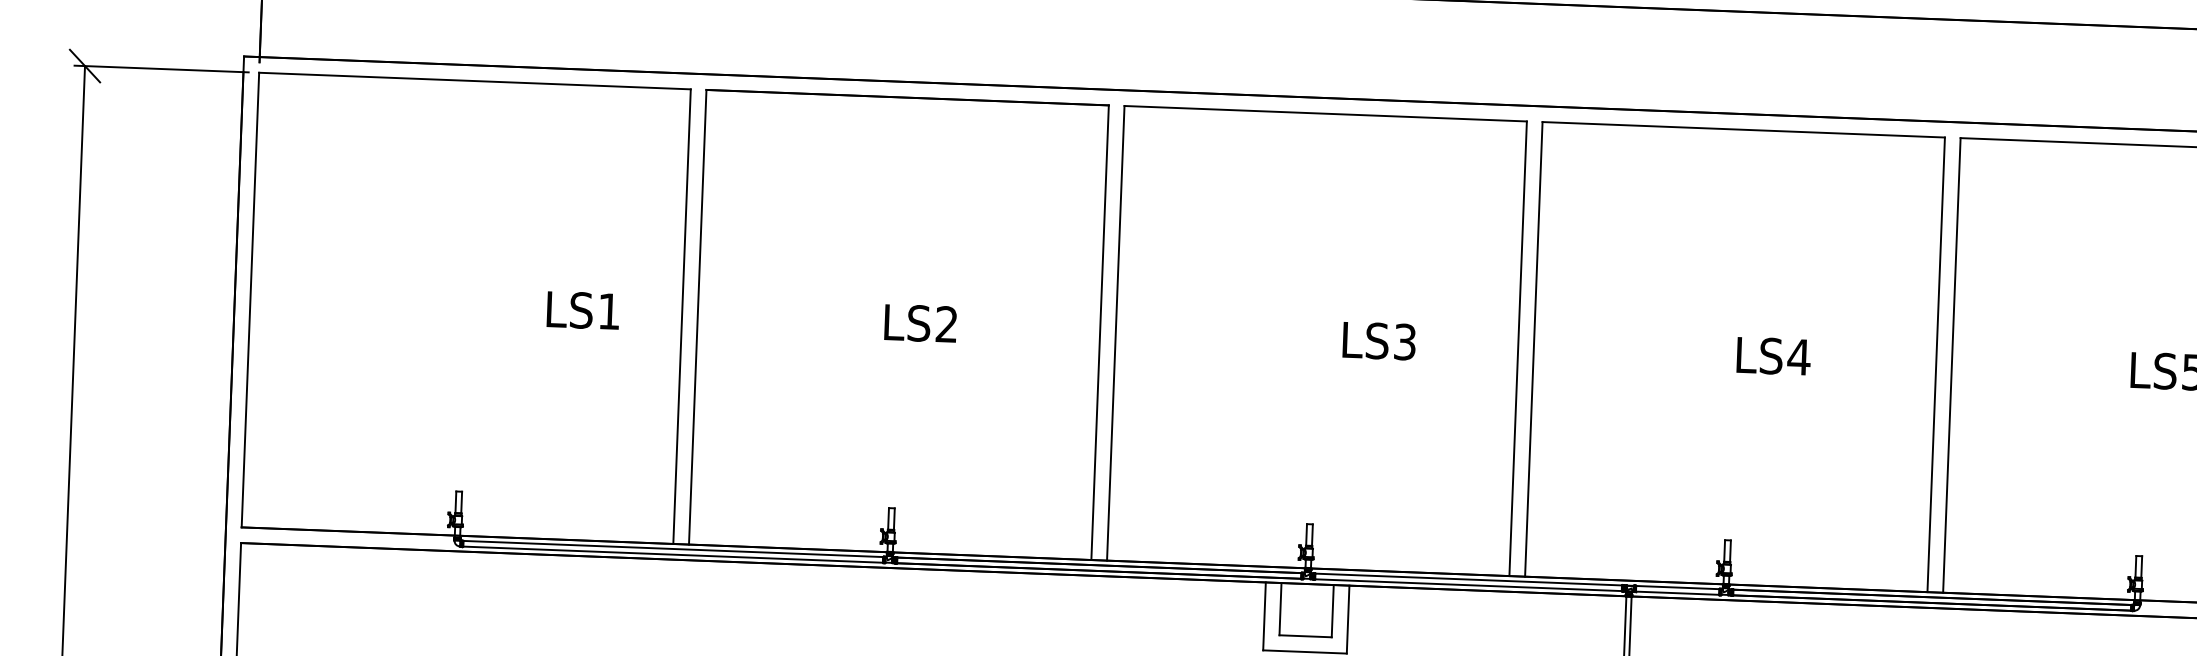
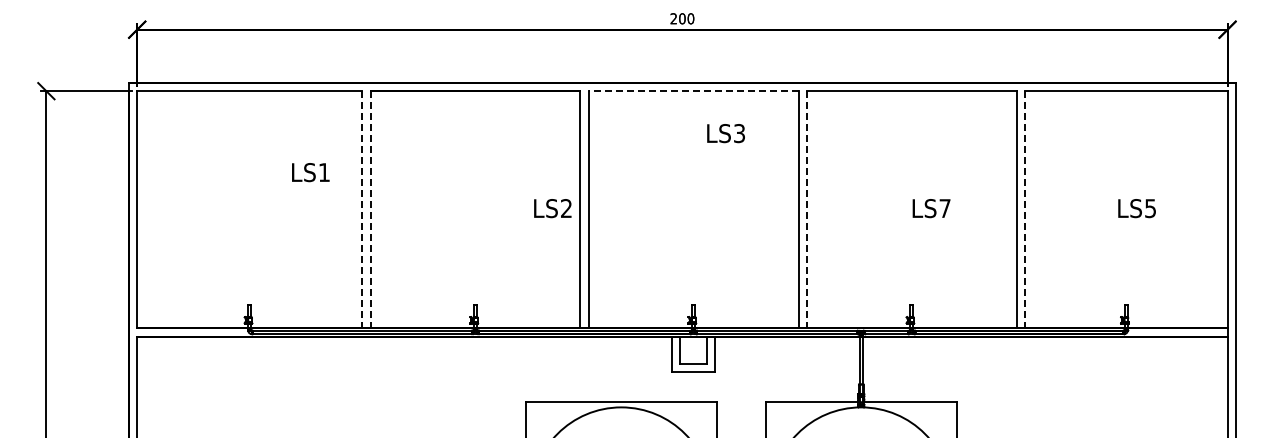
line: (1325, 114) -> (693, 91), solid -> dashed
text: (582, 310) -> (310, 172), moved
line: (682, 316) -> (362, 209), solid -> dashed
line: (697, 316) -> (370, 209), solid -> dashed
text: (920, 323) -> (552, 208), moved
text: (1378, 340) -> (725, 133), moved
line: (1533, 348) -> (806, 209), solid -> dashed
text: (1799, 357) -> (945, 208), LS4 -> LS7
line: (1951, 364) -> (1024, 209), solid -> dashed

